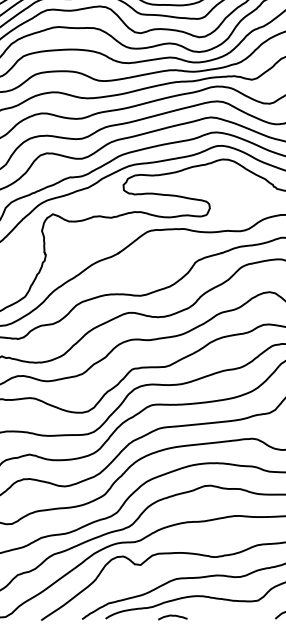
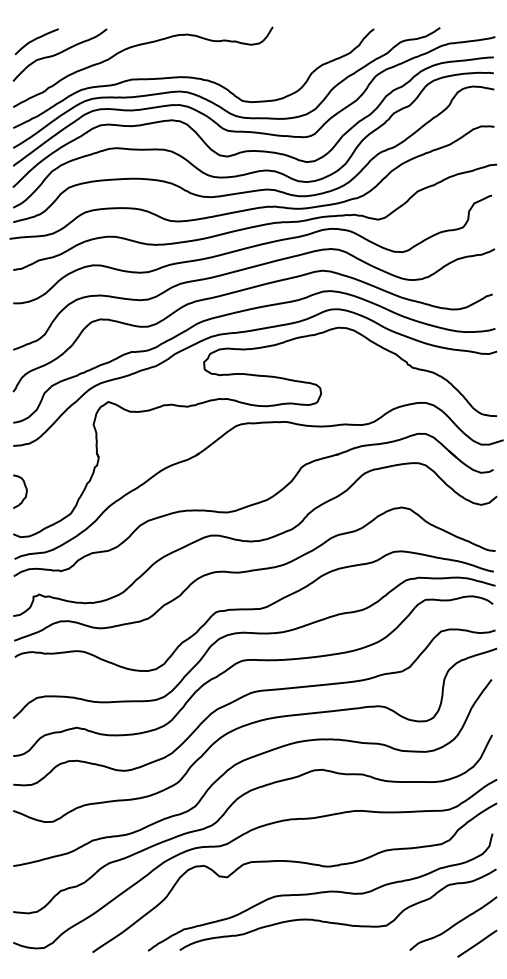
curve: (173, 616) -> (271, 947), removed

